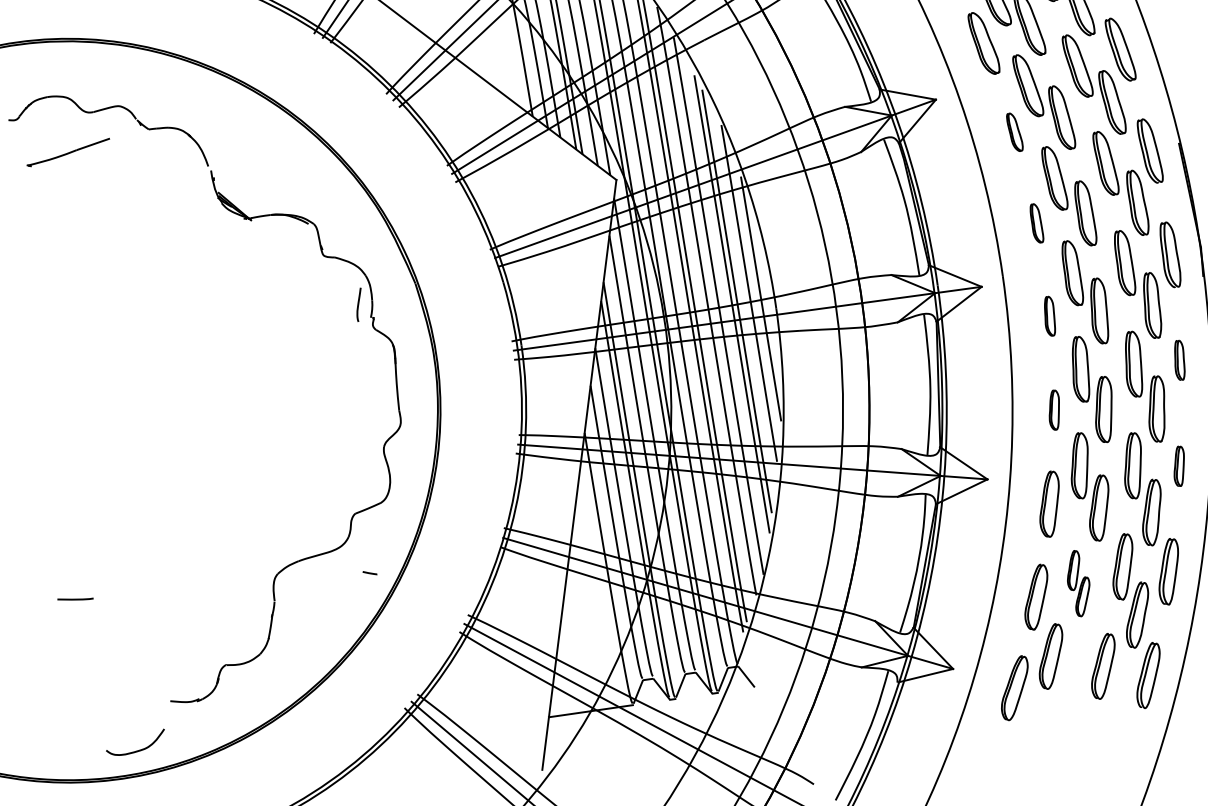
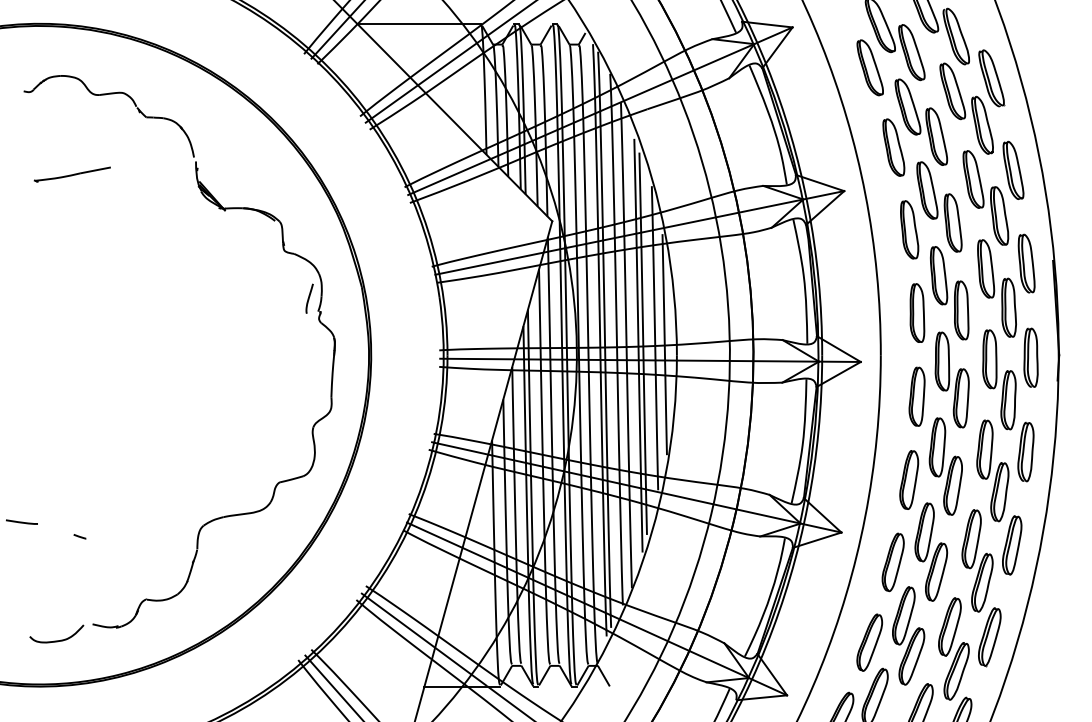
part: (1014, 131) -> (909, 229), size x1.67
part: (67, 152) -> (71, 174), moved
part: (1036, 222) -> (917, 312), size x1.67
part: (1049, 316) -> (916, 396), size x1.67
part: (1178, 359) -> (1025, 451), size x1.67
part: (1054, 409) -> (909, 479), size x1.67
part: (1179, 466) -> (1012, 545), size x1.67
line: (369, 572) -> (79, 536), moved
part: (1078, 583) -> (908, 635), size x1.67
curve: (136, 750) -> (56, 640), moved

